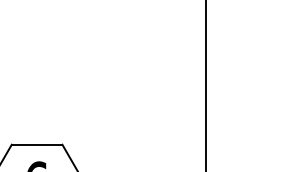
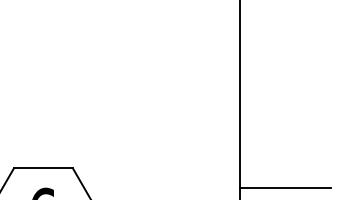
line: (244, 161) -> (284, 188), added

